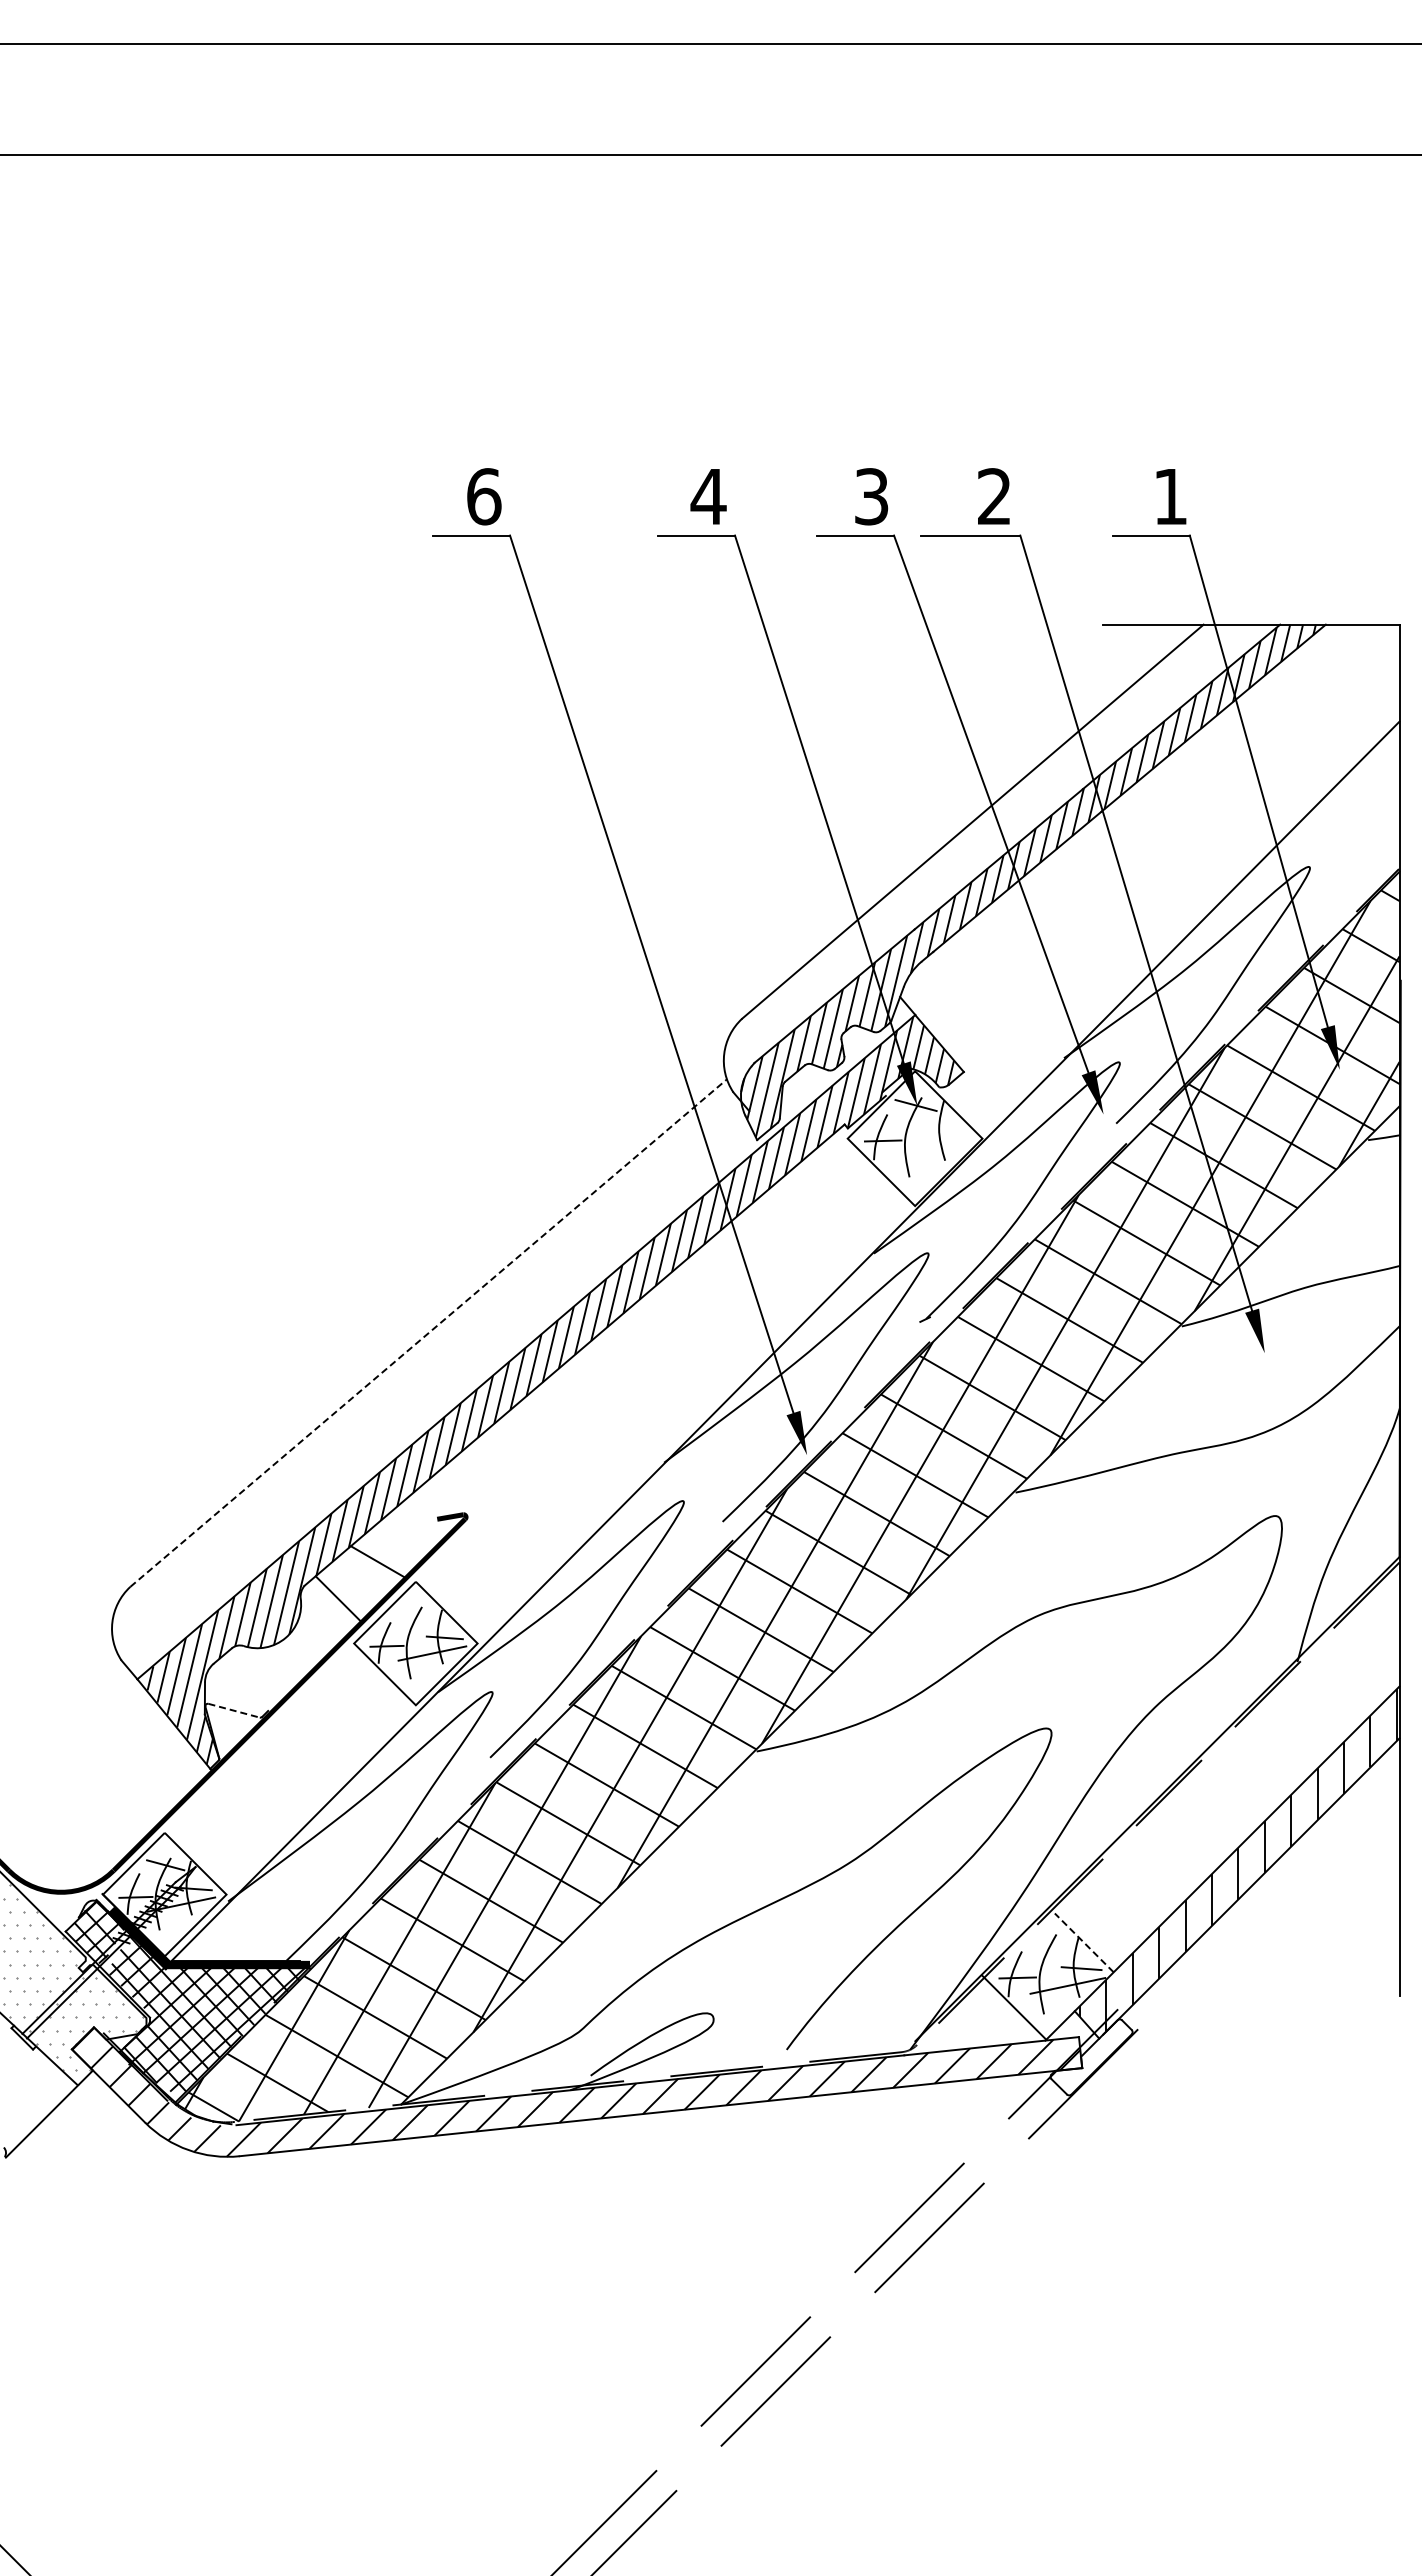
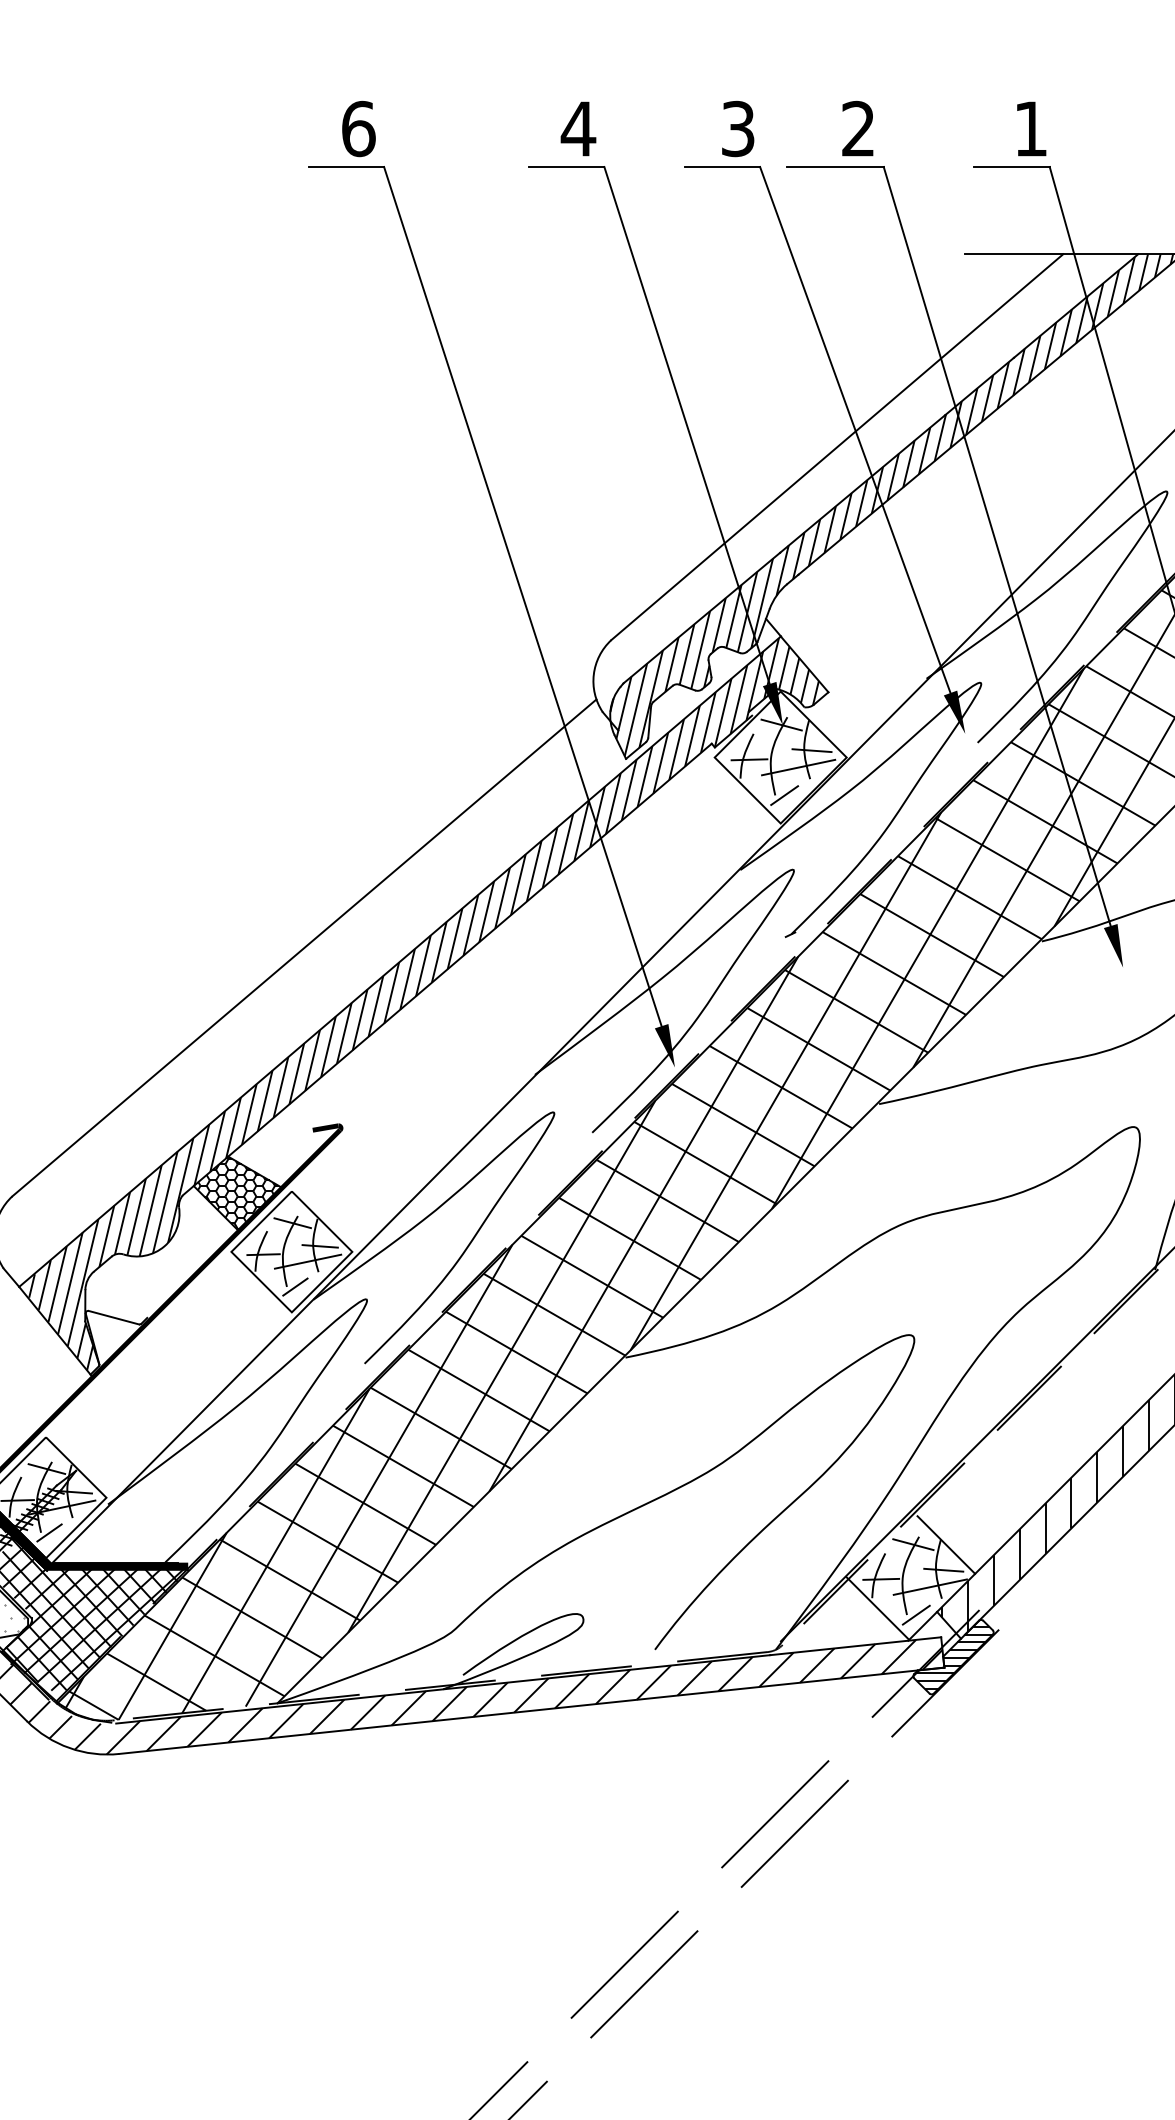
line: (947, 1131) -> (812, 750), added
line: (933, 1148) -> (798, 767), added
line: (918, 1177) -> (784, 795), added
line: (428, 1333) -> (304, 948), dashed -> solid
hatch: (361, 1583) -> (238, 1193), added
line: (416, 1614) -> (292, 1223), added
line: (419, 1679) -> (295, 1287), added
line: (234, 1710) -> (114, 1317), dashed -> solid
line: (168, 1930) -> (49, 1532), added
line: (1050, 1942) -> (913, 1544), added
line: (1084, 1942) -> (946, 1544), dashed -> solid
line: (1053, 2014) -> (916, 1615), added
hatch: (1091, 2057) -> (953, 1657), added

